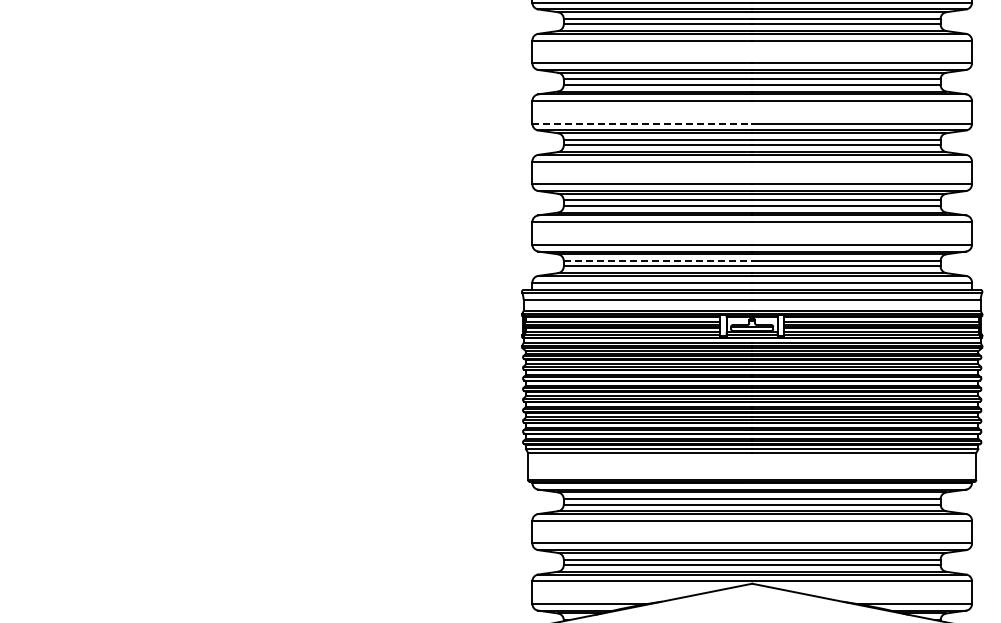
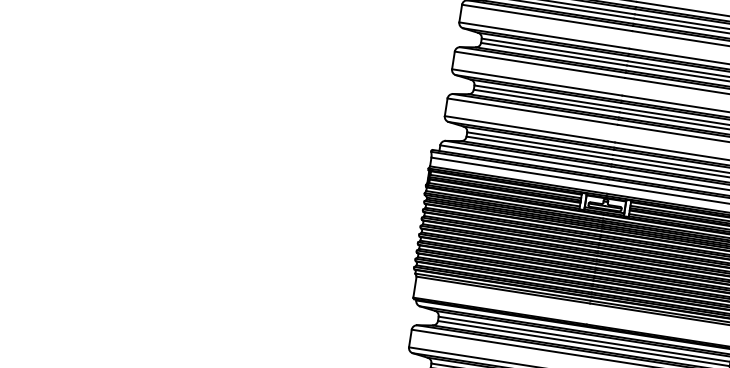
line: (642, 123) -> (544, 35), dashed -> solid
line: (658, 260) -> (540, 143), dashed -> solid

